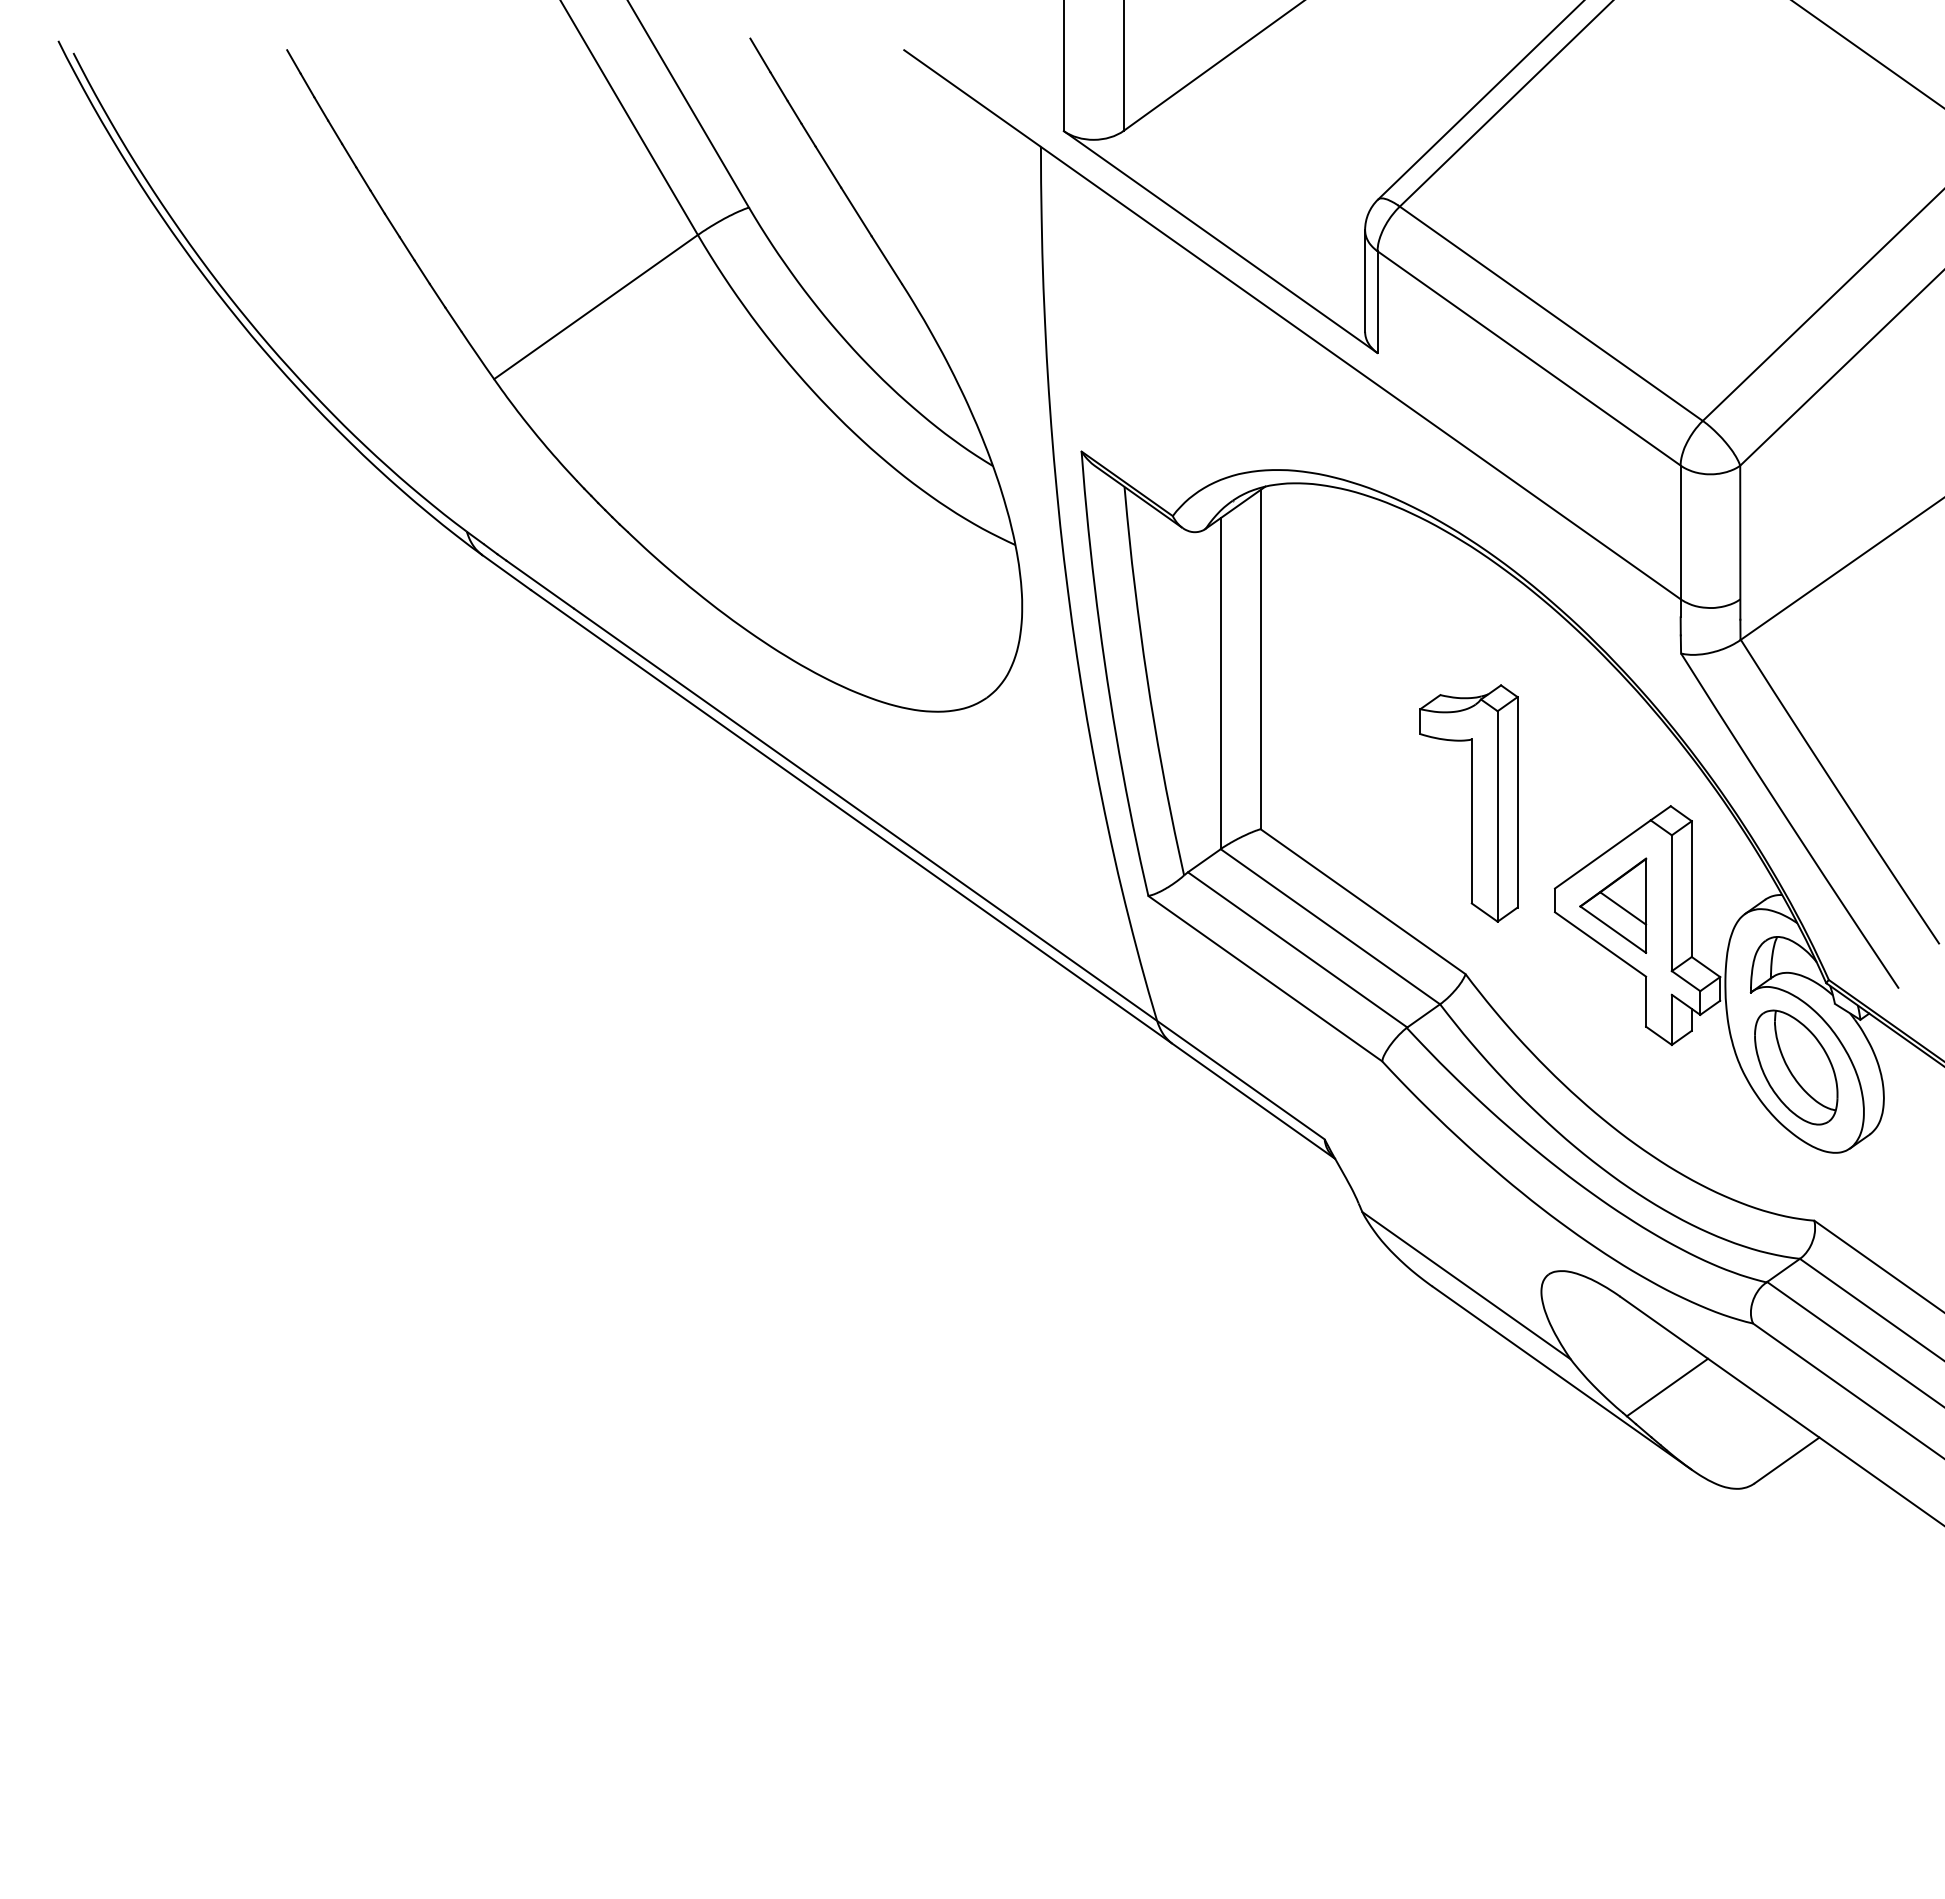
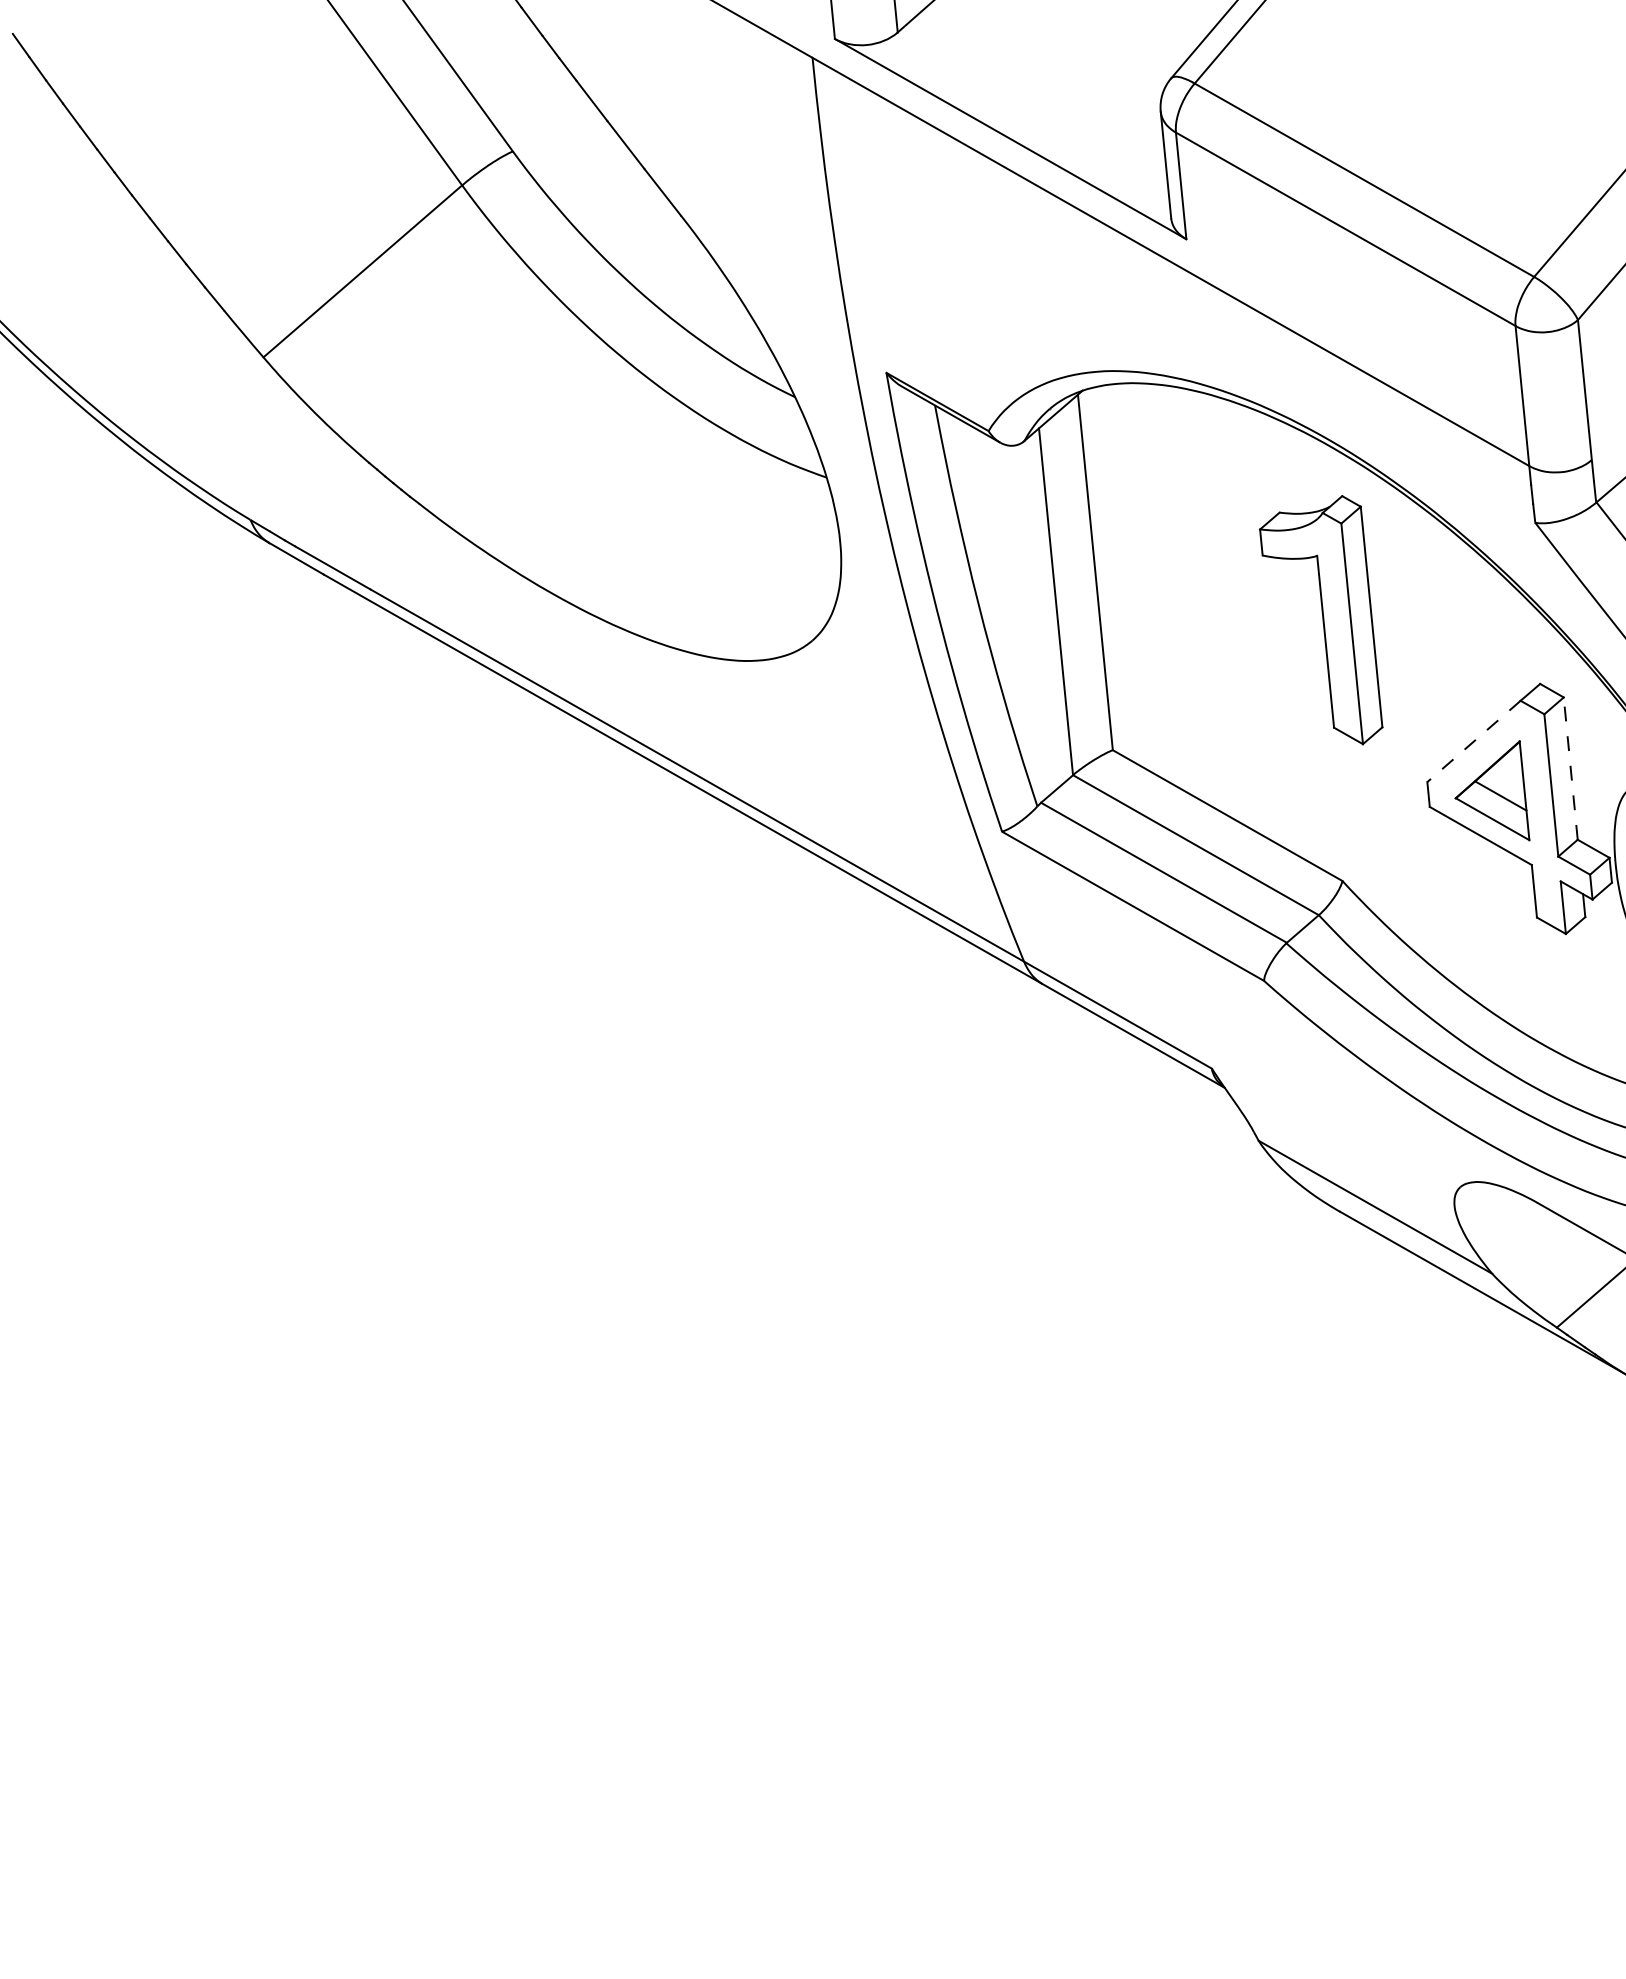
part: (1468, 803) -> (1320, 623), moved
line: (1602, 854) -> (1473, 741), solid -> dashed
line: (1691, 889) -> (1570, 769), solid -> dashed

